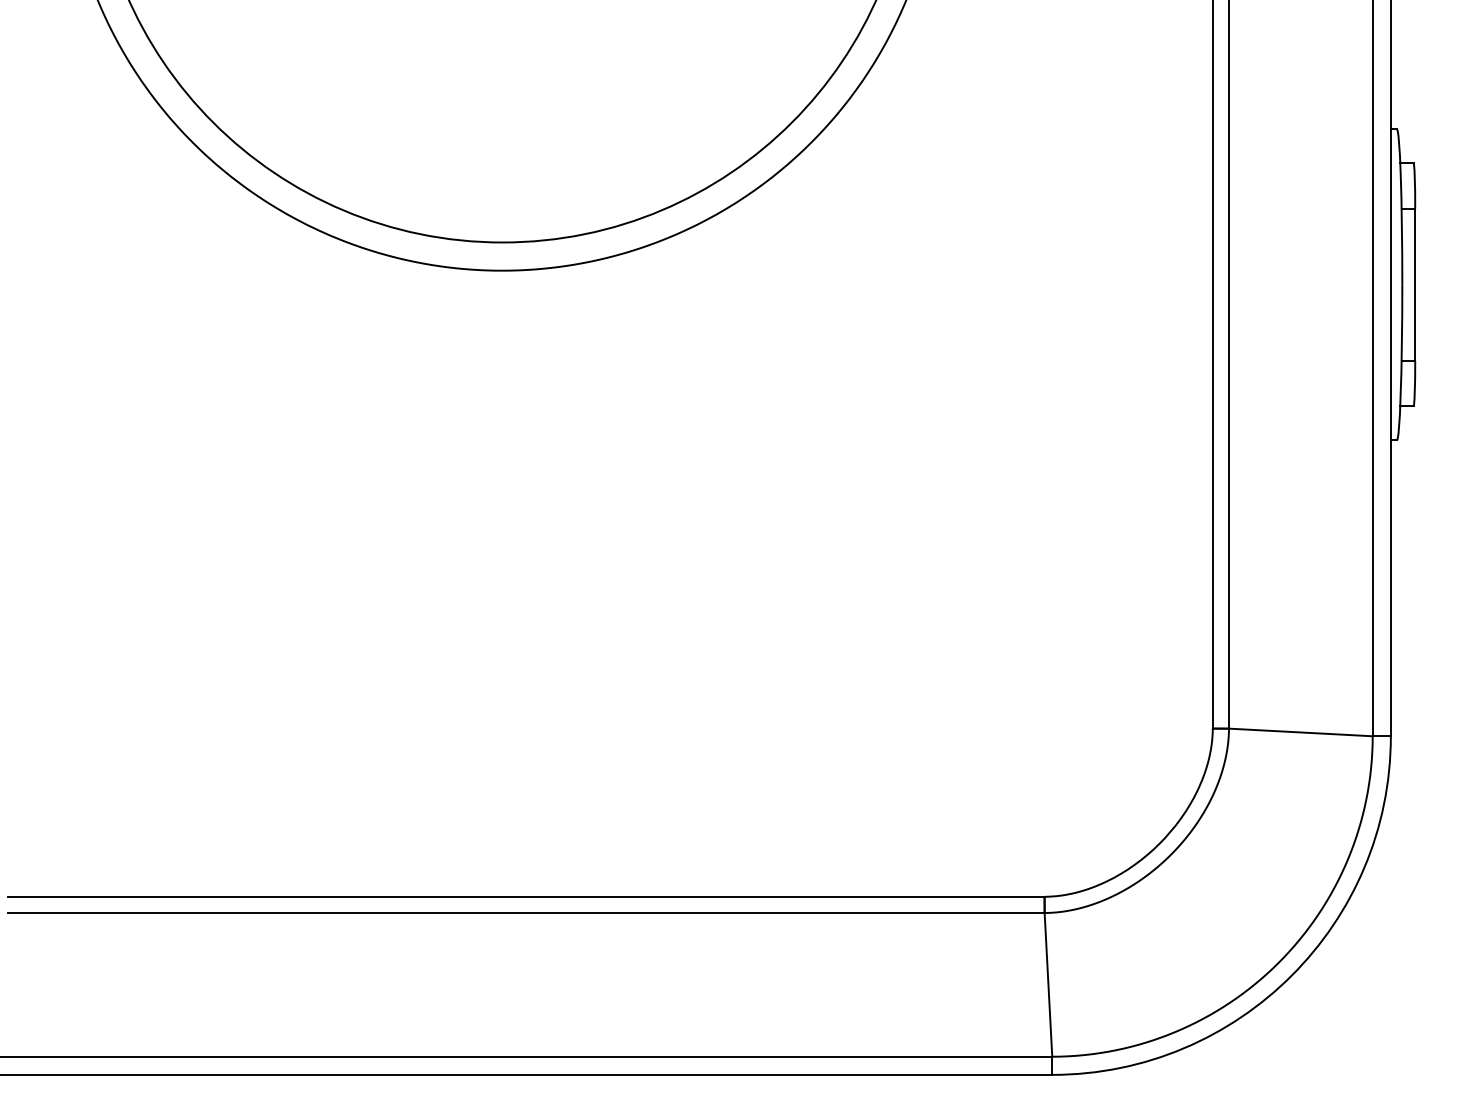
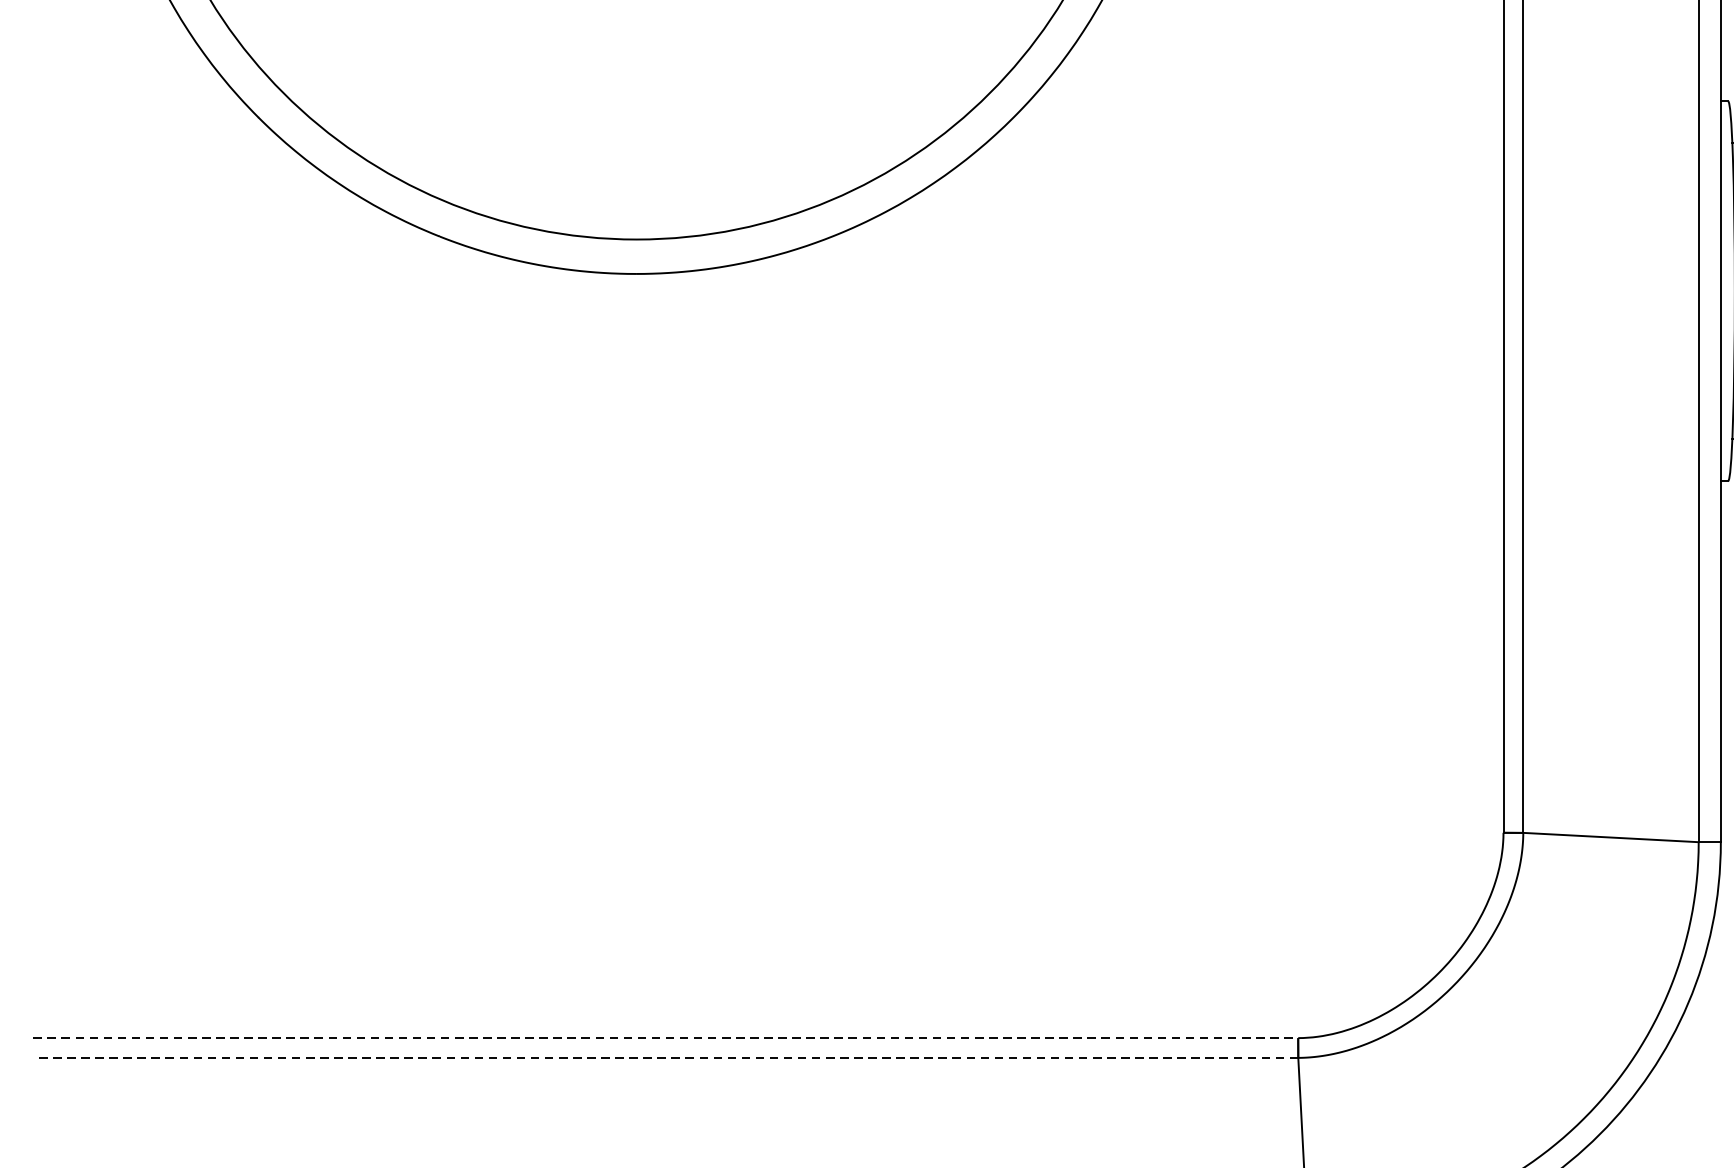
line: (526, 896) -> (665, 1037), solid -> dashed
line: (525, 913) -> (664, 1058), solid -> dashed

